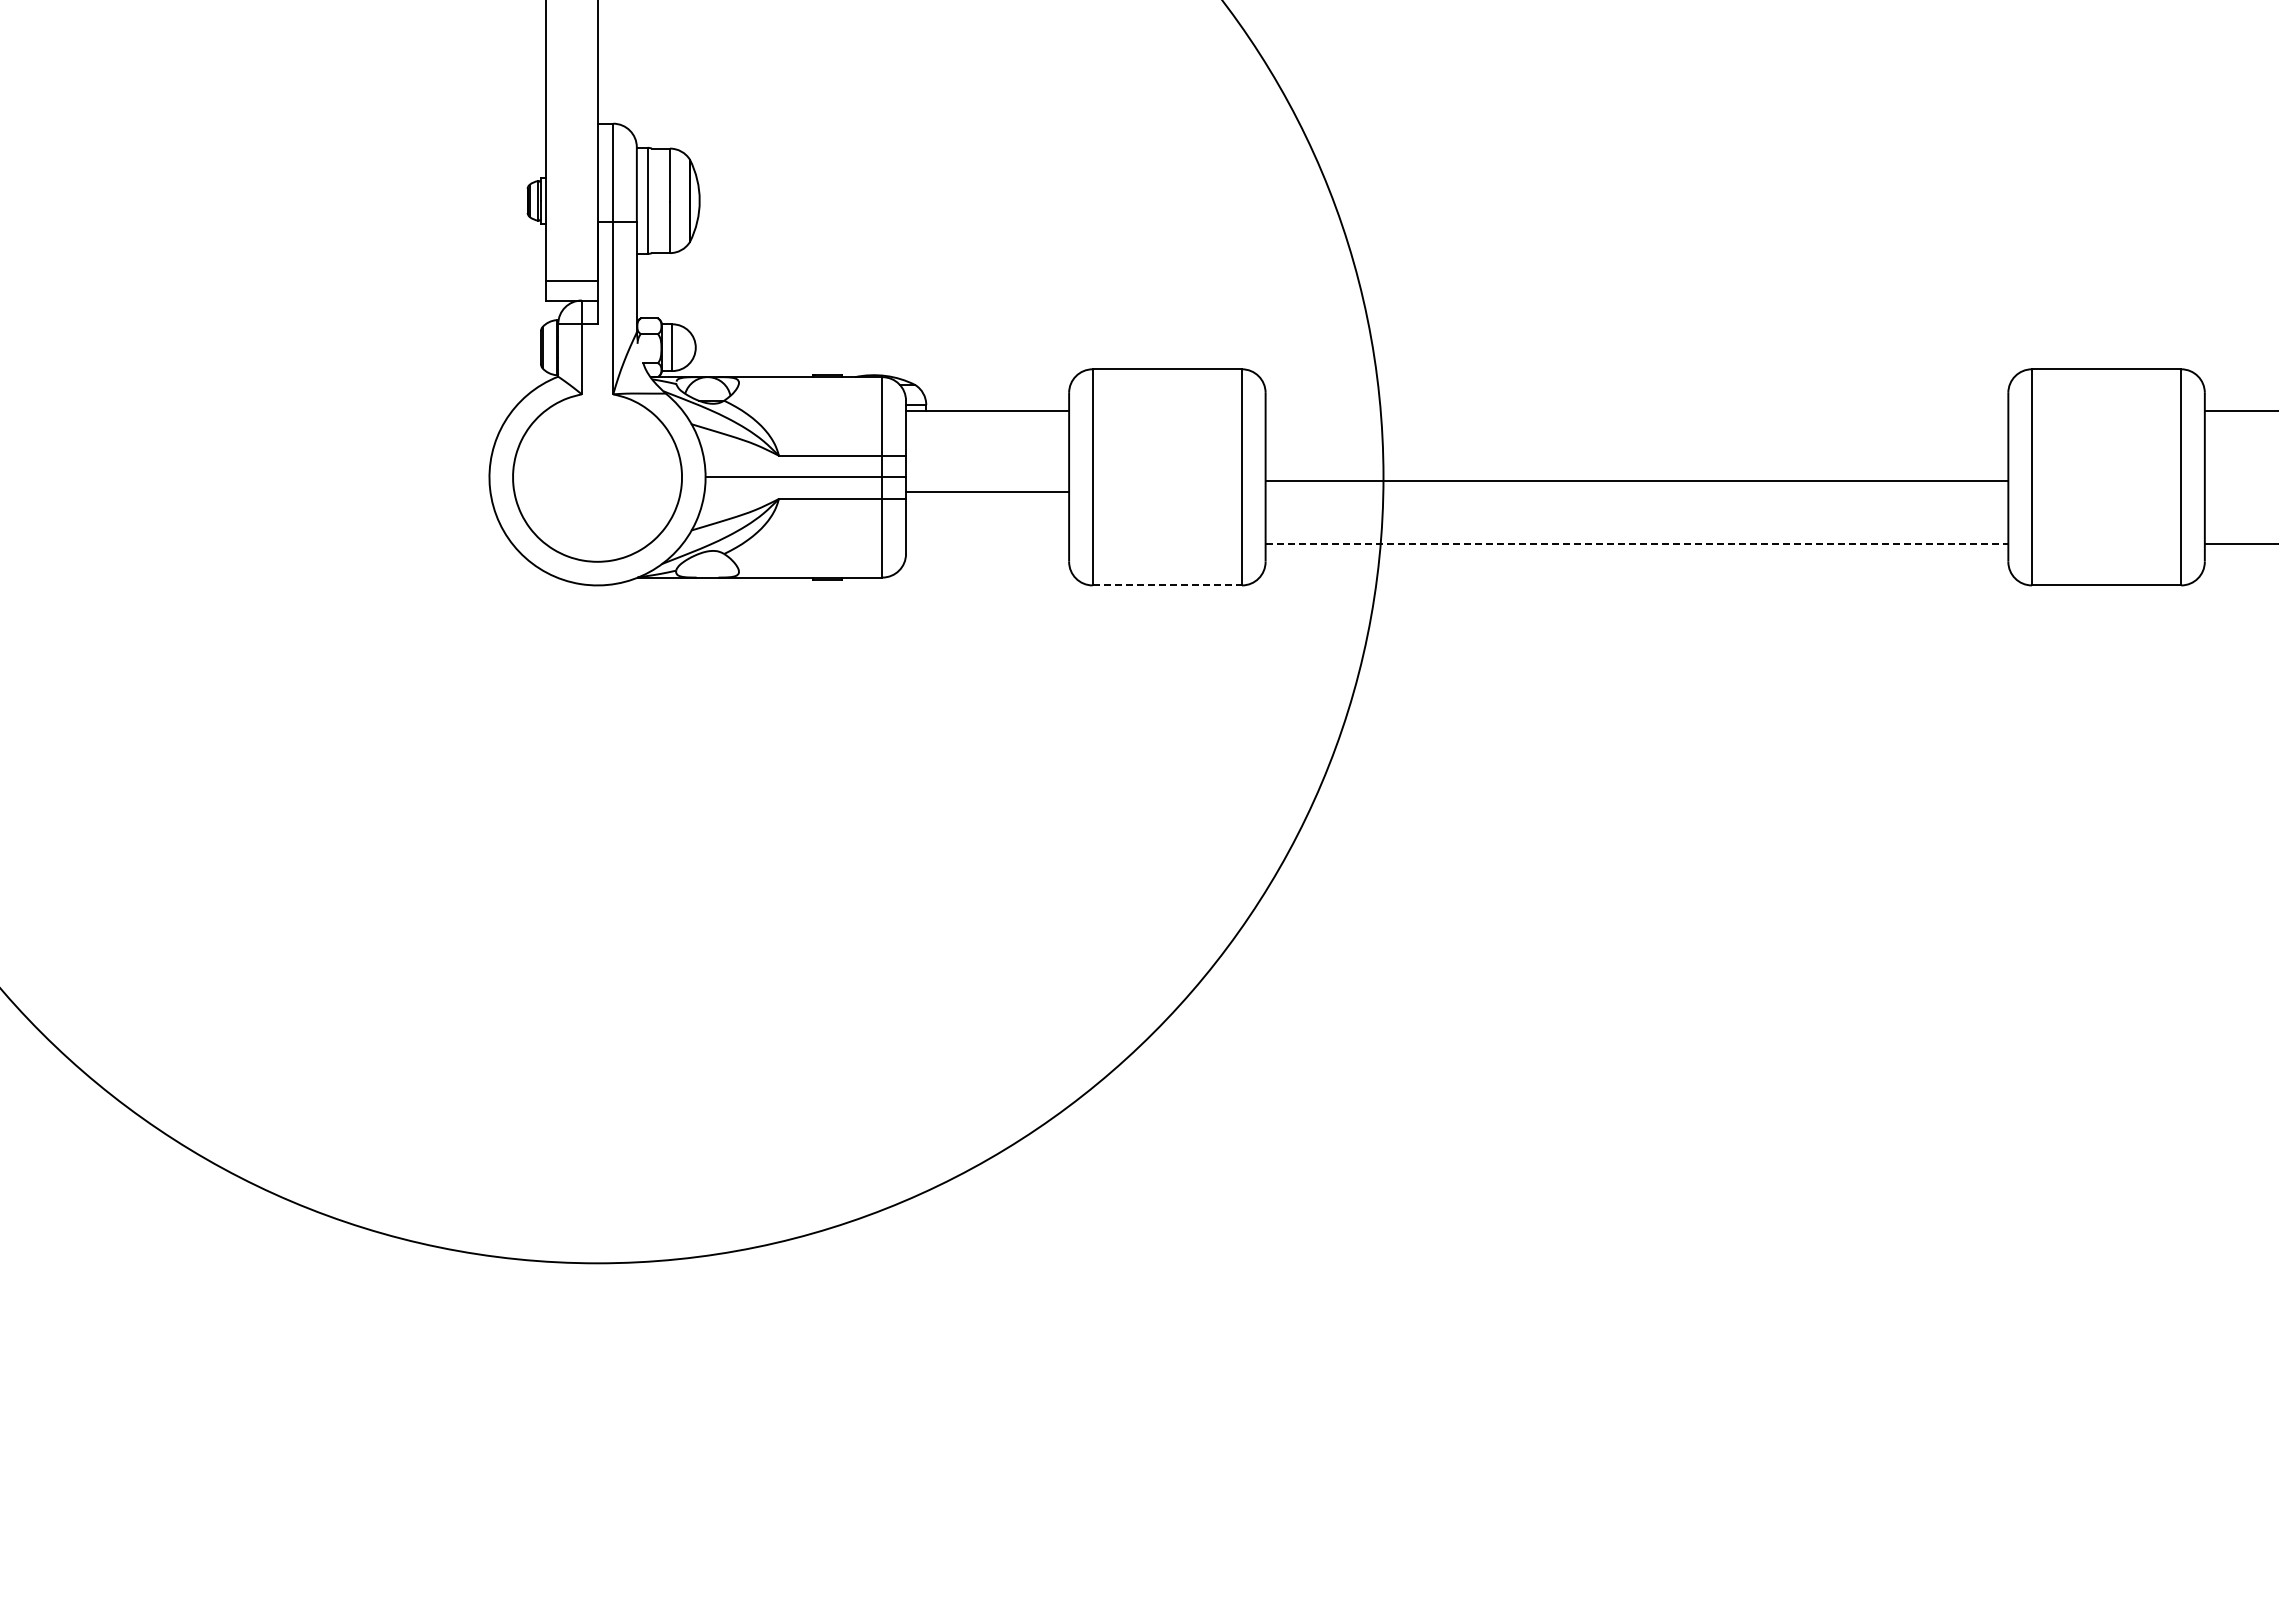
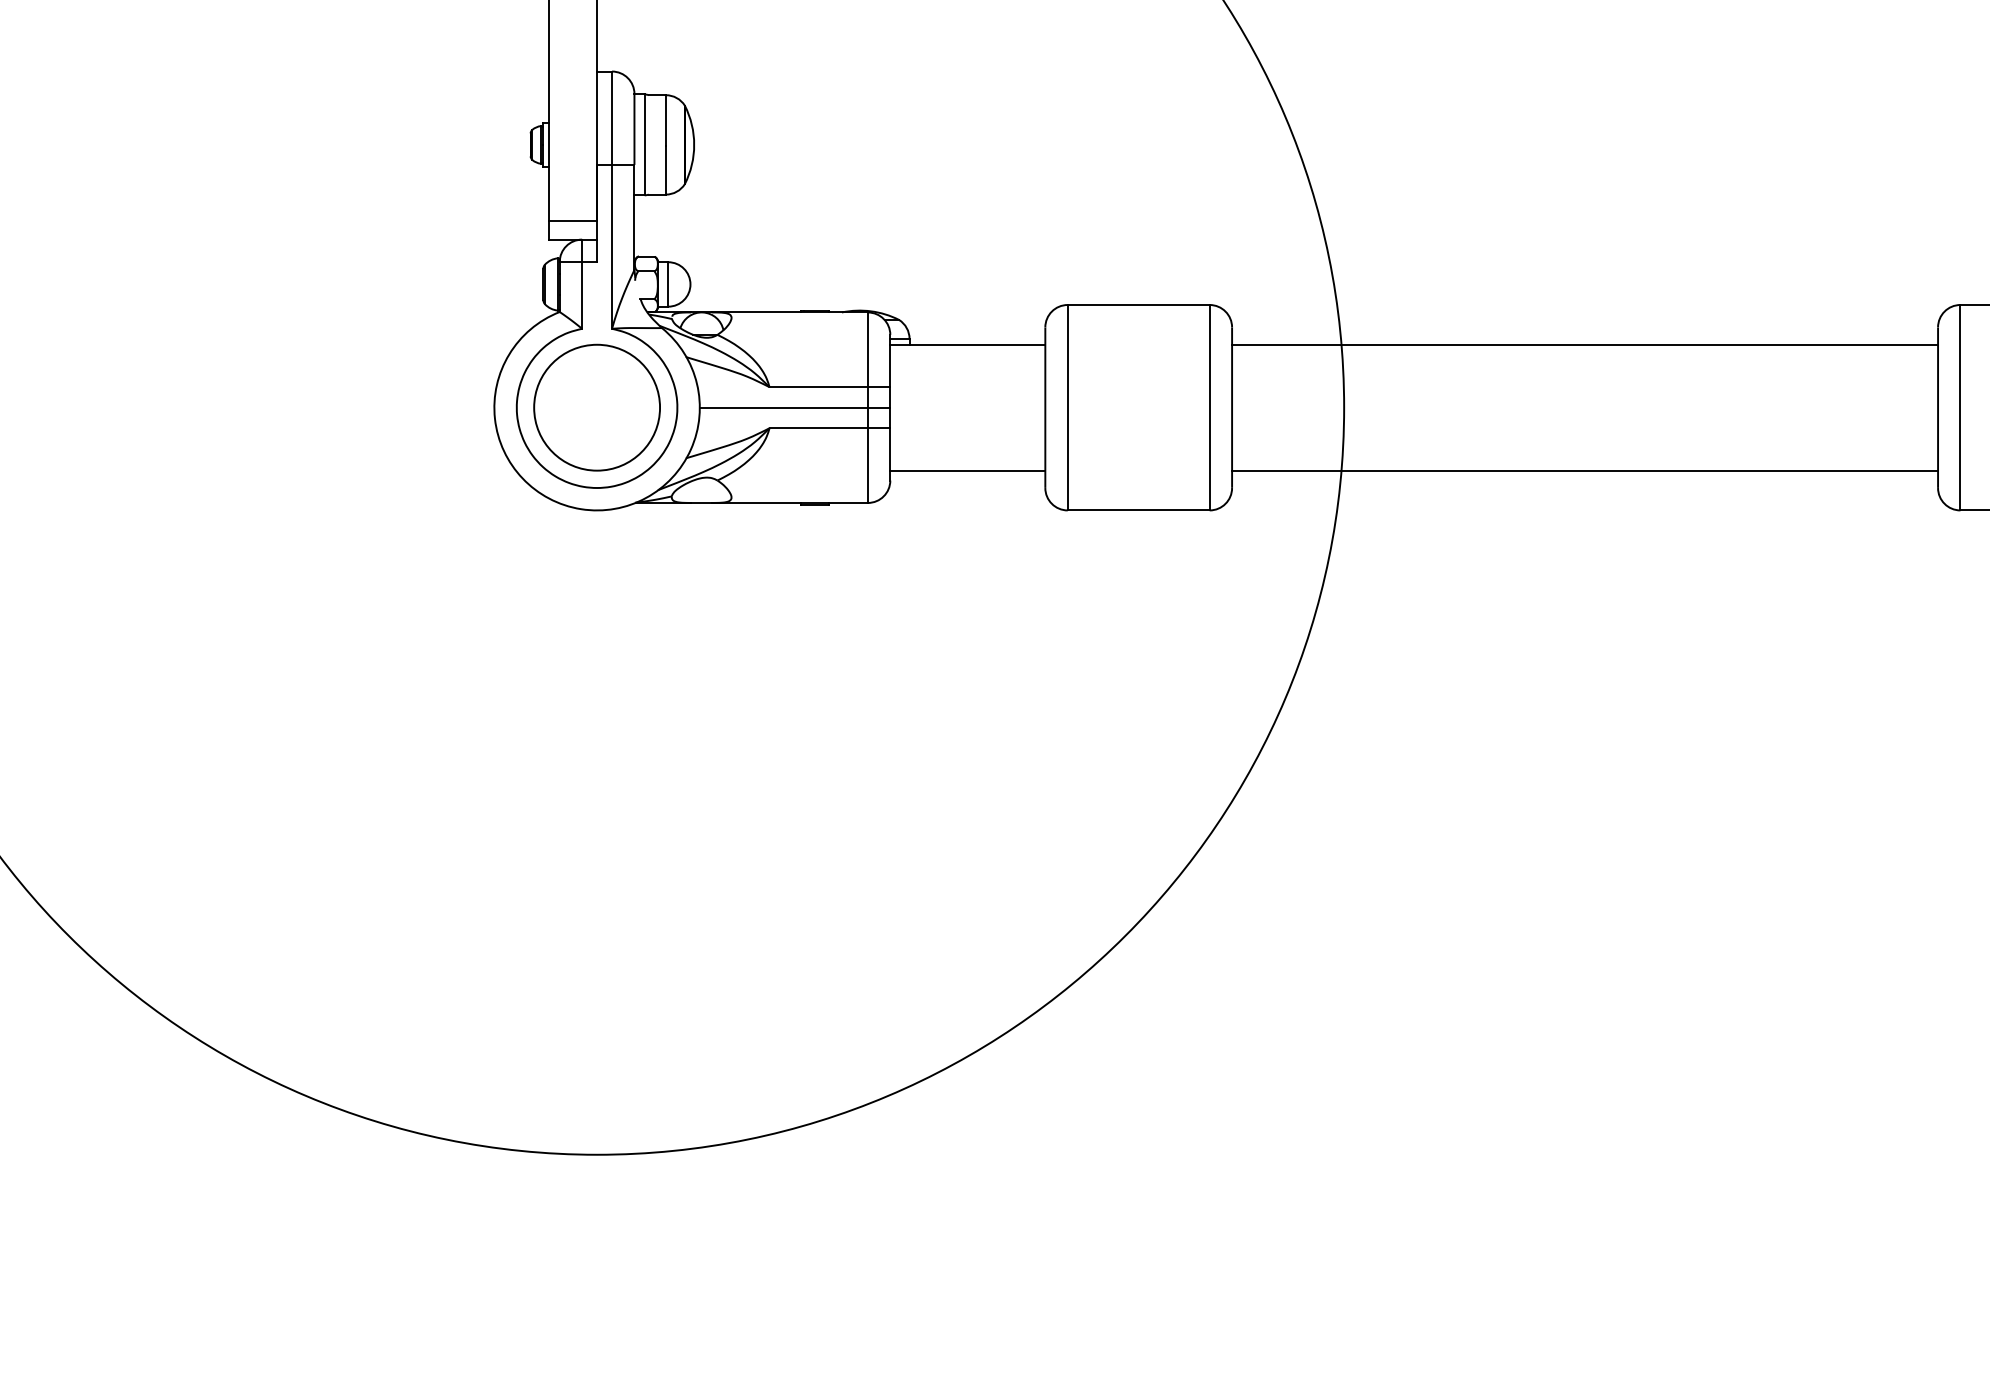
circle: (597, 477) -> (597, 407), added
line: (1636, 481) -> (1584, 345), moved
line: (987, 491) -> (967, 470), moved
line: (1637, 543) -> (1585, 470), dashed -> solid
line: (1167, 585) -> (1138, 510), dashed -> solid

